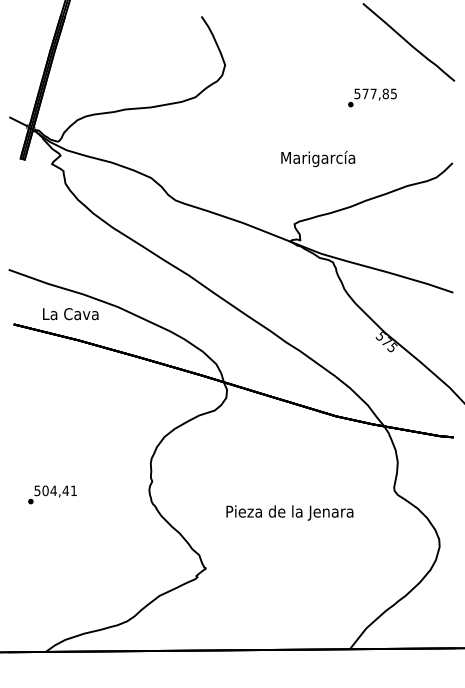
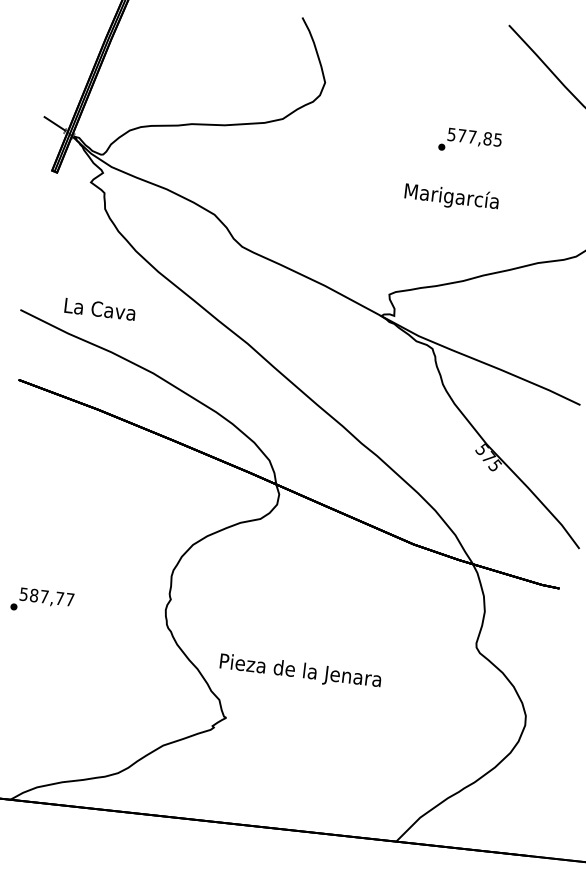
text: (372, 97) -> (470, 141), moved
text: (318, 159) -> (452, 198), moved
text: (70, 314) -> (99, 309), moved
text: (59, 490) -> (51, 597), 504,41 -> 587,77
text: (289, 512) -> (300, 671), moved

